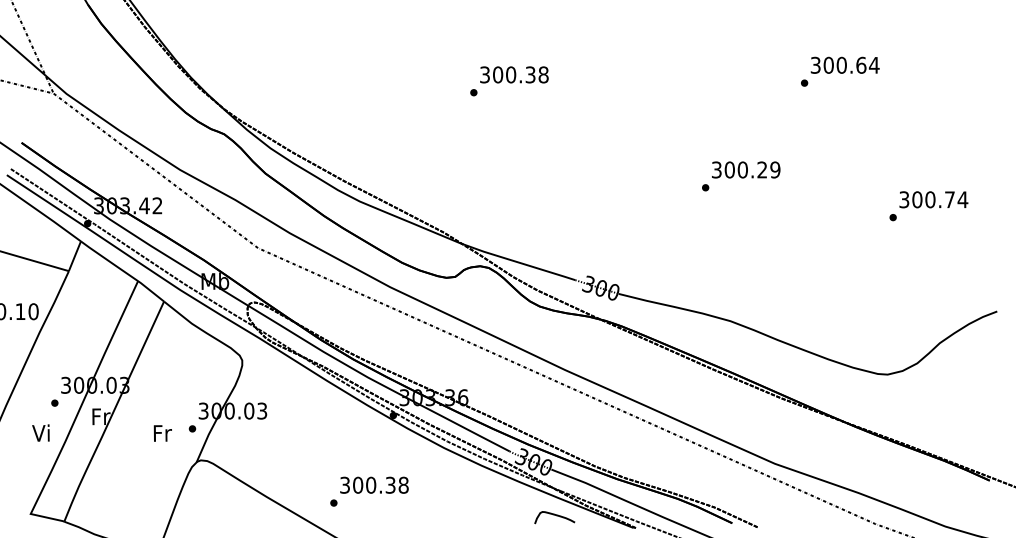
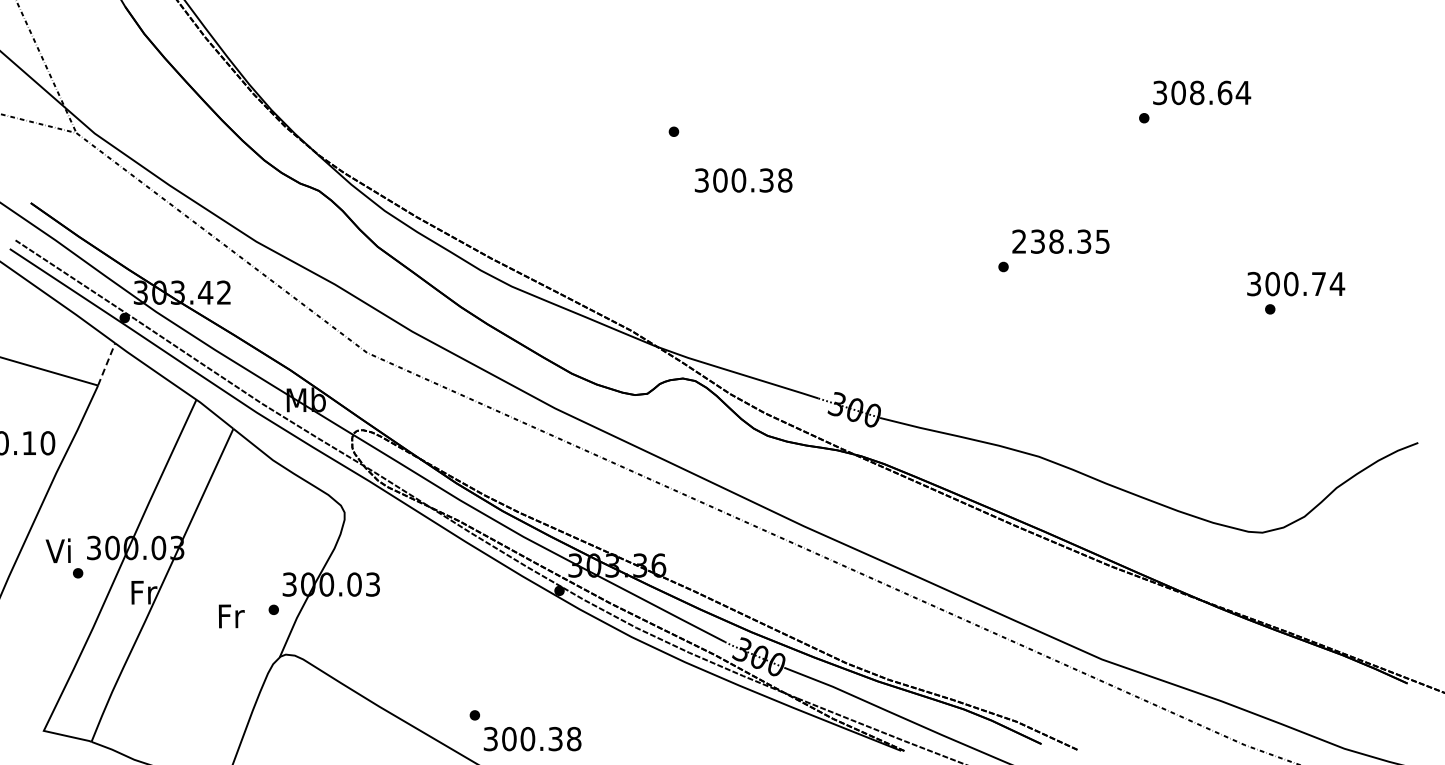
text: (842, 65) -> (1197, 92), 300.64 -> 308.64
text: (514, 74) -> (743, 180), moved
text: (745, 169) -> (1060, 241), 300.29 -> 238.35
text: (934, 200) -> (1296, 284), moved
line: (74, 256) -> (106, 364), solid -> dashed
text: (40, 432) -> (57, 550), moved
text: (374, 485) -> (532, 739), moved
curve: (555, 515) -> (790, 733), removed

